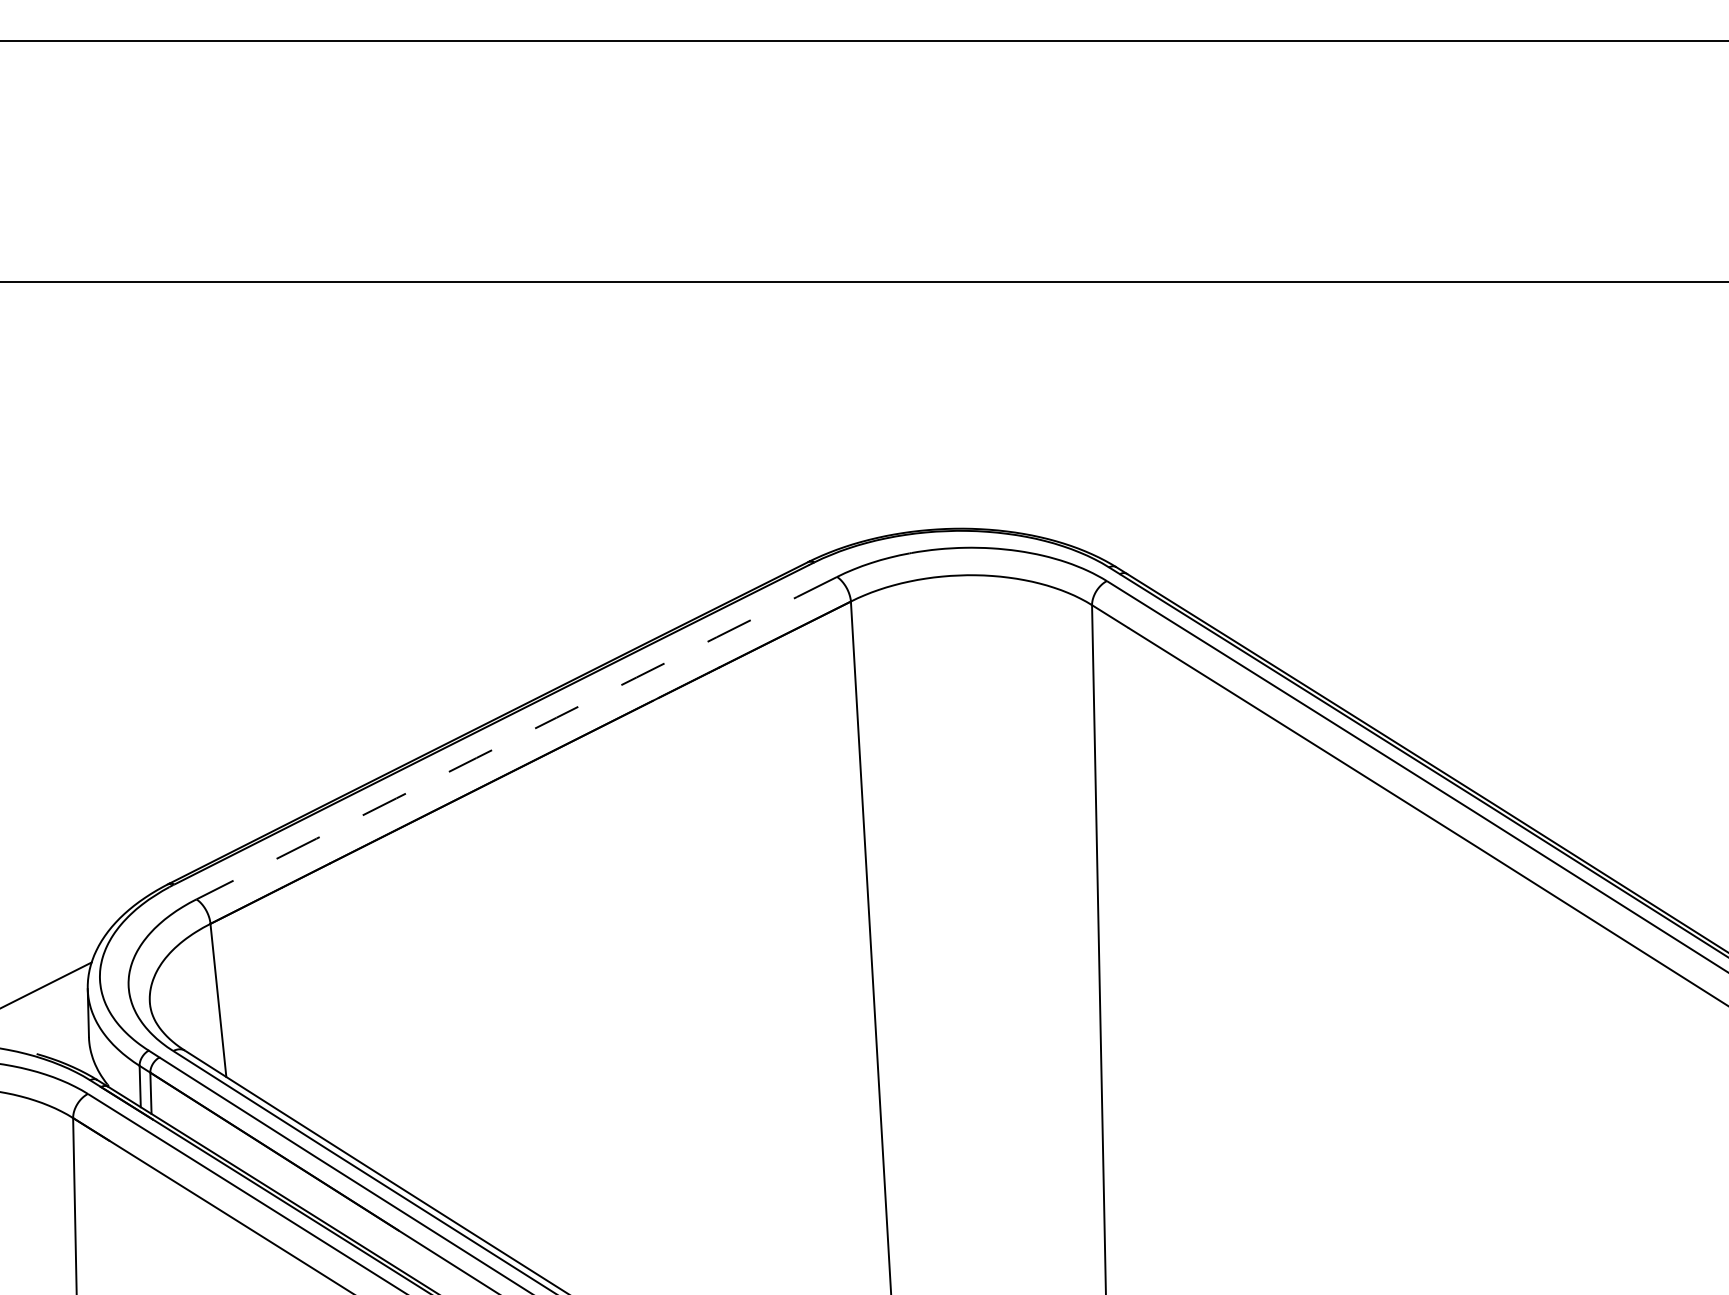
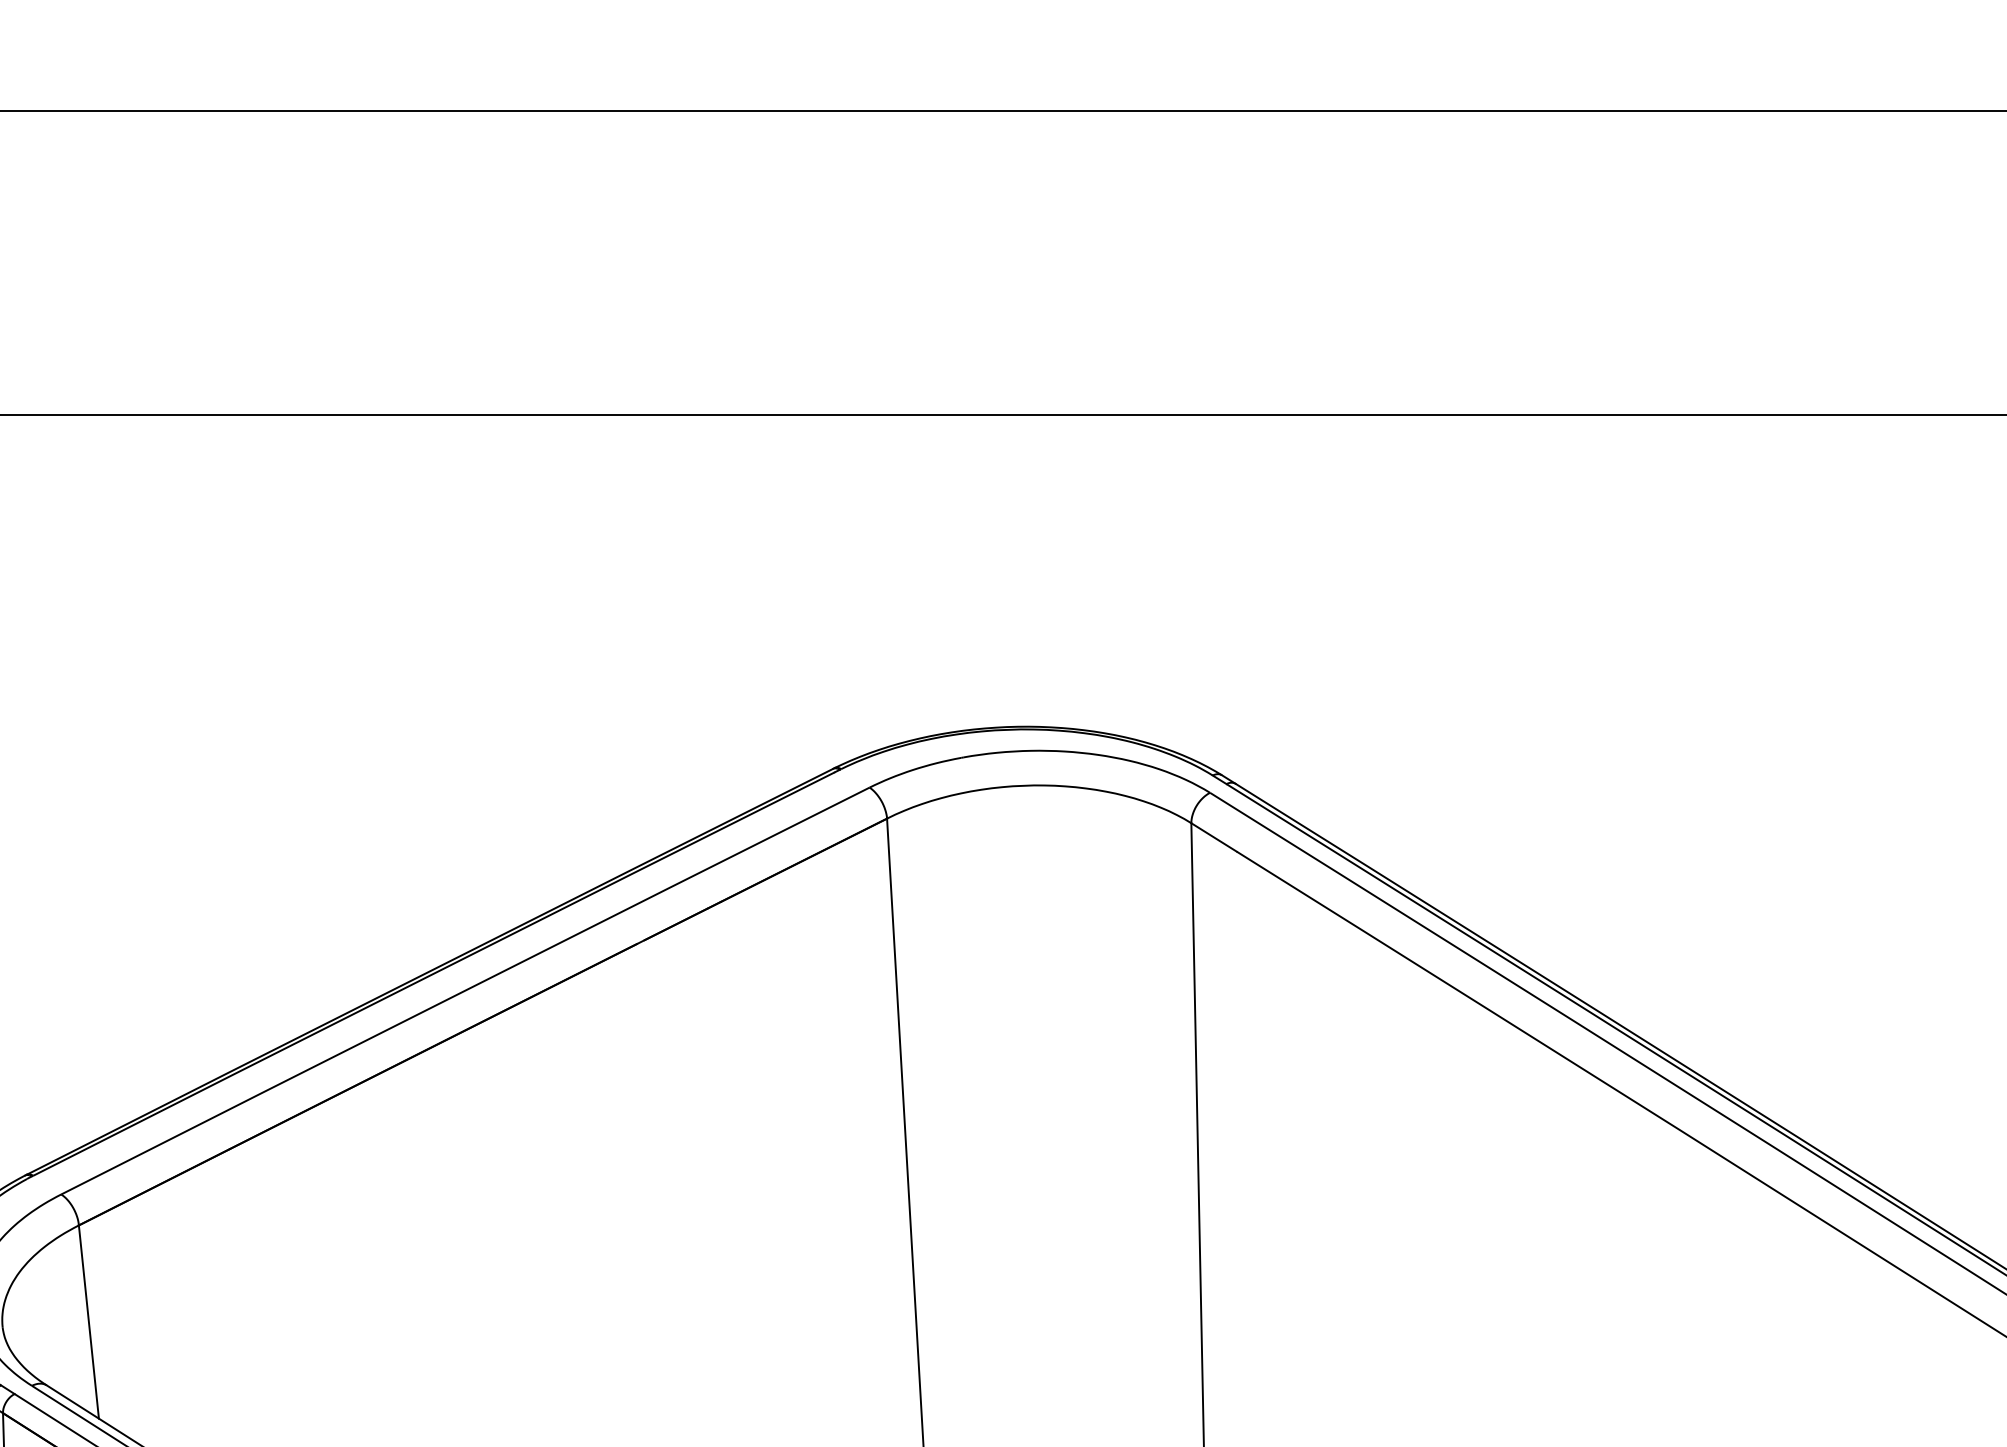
arc: (516, 737) -> (465, 990), dashed -> solid

